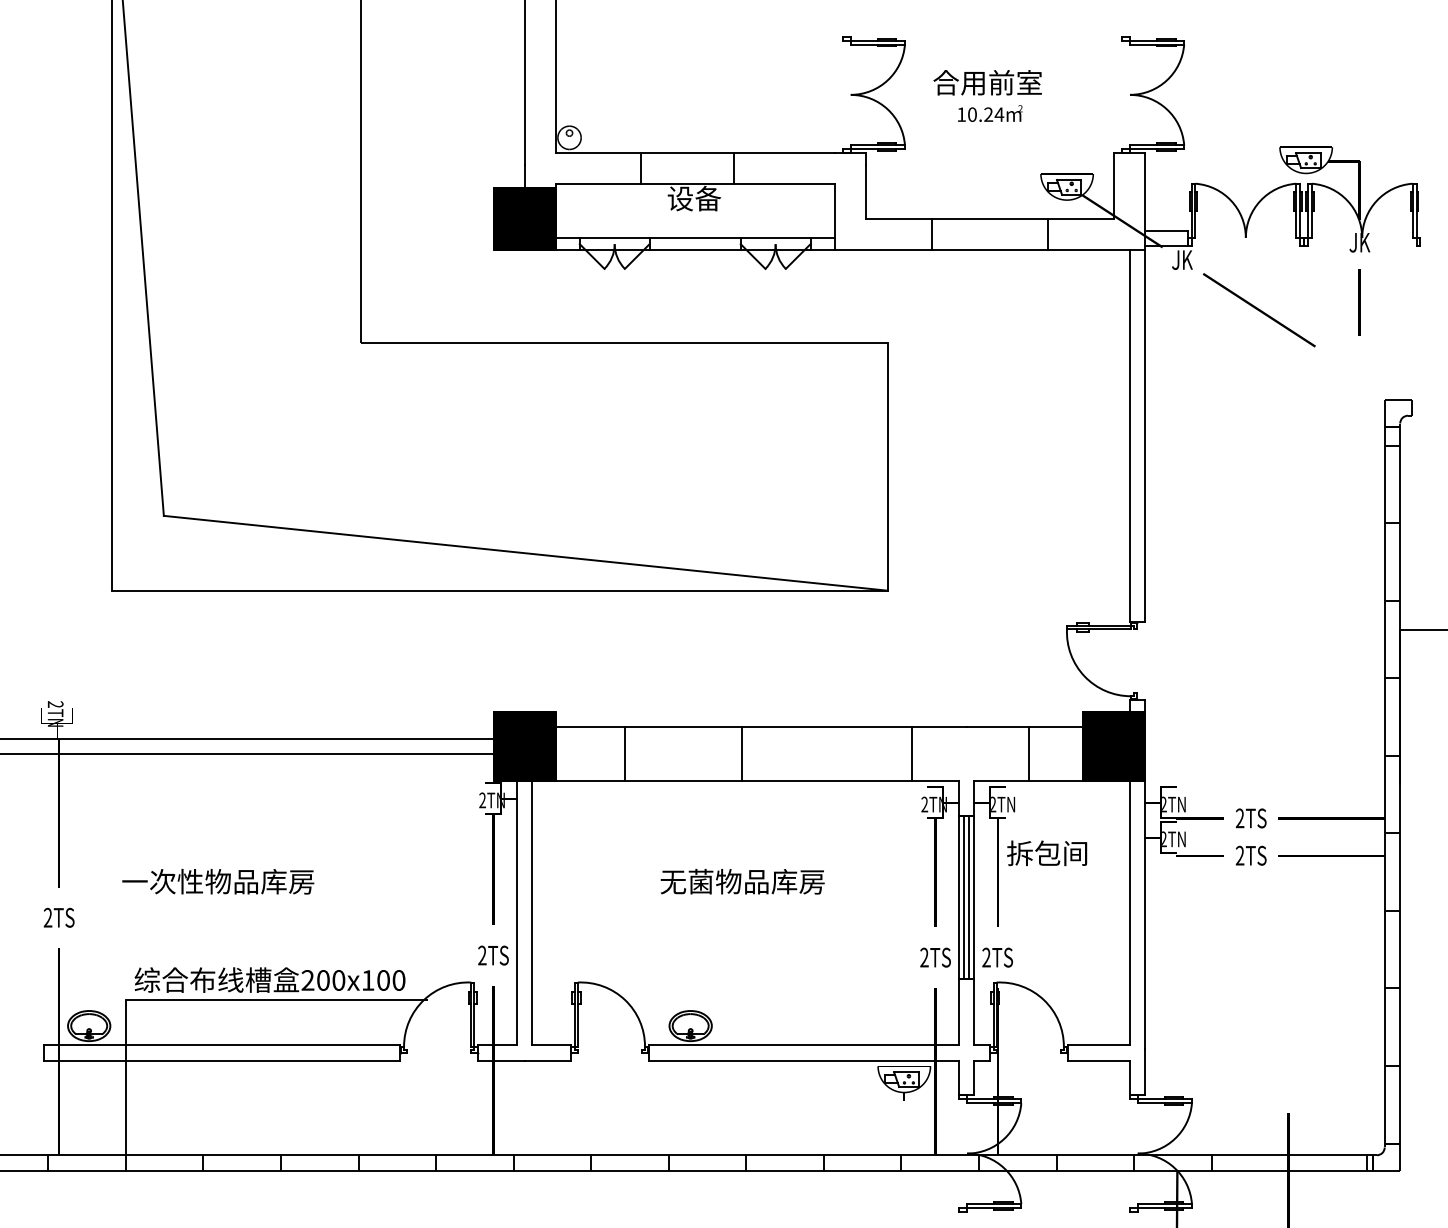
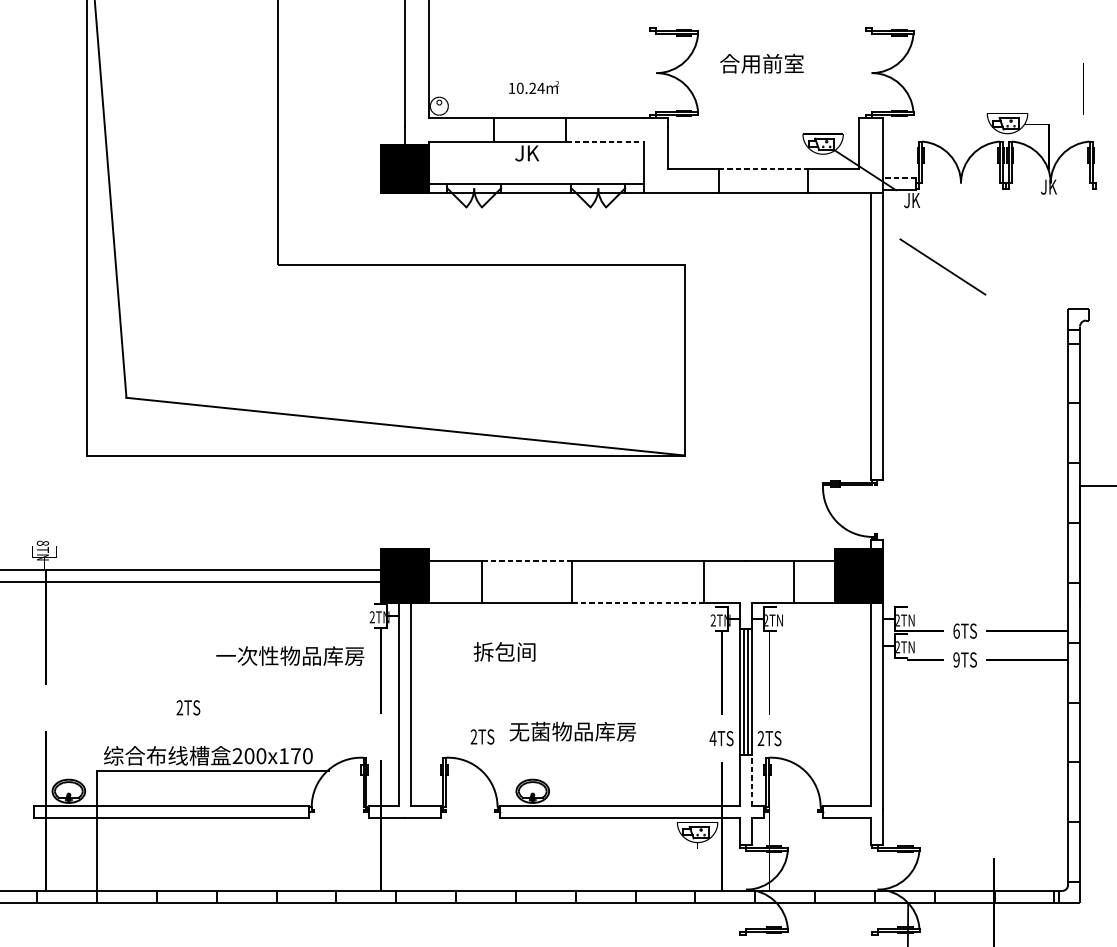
text: (990, 113) -> (534, 87), moved
line: (784, 184) -> (605, 142), solid -> dashed
text: (694, 198) -> (535, 153), 设备 -> JK
line: (990, 219) -> (764, 169), solid -> dashed
line: (1165, 230) -> (899, 177), solid -> dashed
line: (1359, 302) -> (1083, 89), moved
line: (1259, 310) -> (942, 267), moved
text: (55, 704) -> (42, 543), 2TN -> 8TN
line: (684, 727) -> (528, 561), solid -> dashed
line: (827, 781) -> (638, 602), solid -> dashed
text: (1239, 818) -> (956, 631), 2TS -> 6TS
text: (1047, 853) -> (504, 652), moved
text: (1239, 855) -> (956, 659), 2TS -> 9TS
text: (218, 881) -> (290, 655), moved
text: (742, 881) -> (572, 731), moved
text: (58, 917) -> (187, 707), moved
text: (493, 955) -> (482, 736), moved
text: (924, 957) -> (713, 738), 2TS -> 4TS
text: (383, 980) -> (295, 756), 200x100 -> 200x170
line: (974, 1012) -> (751, 780), solid -> dashed

